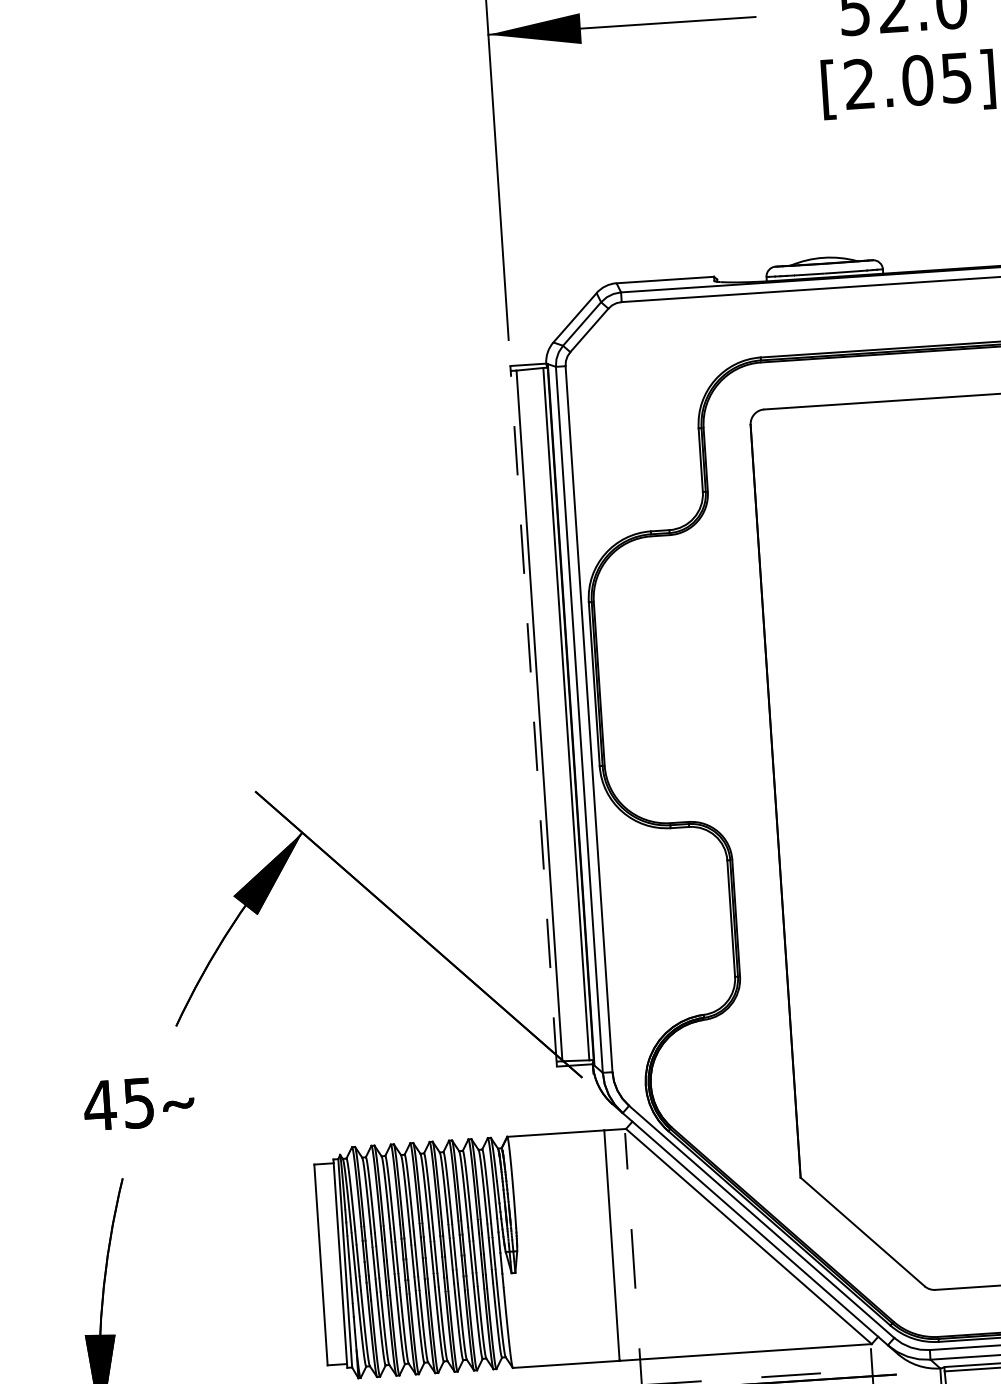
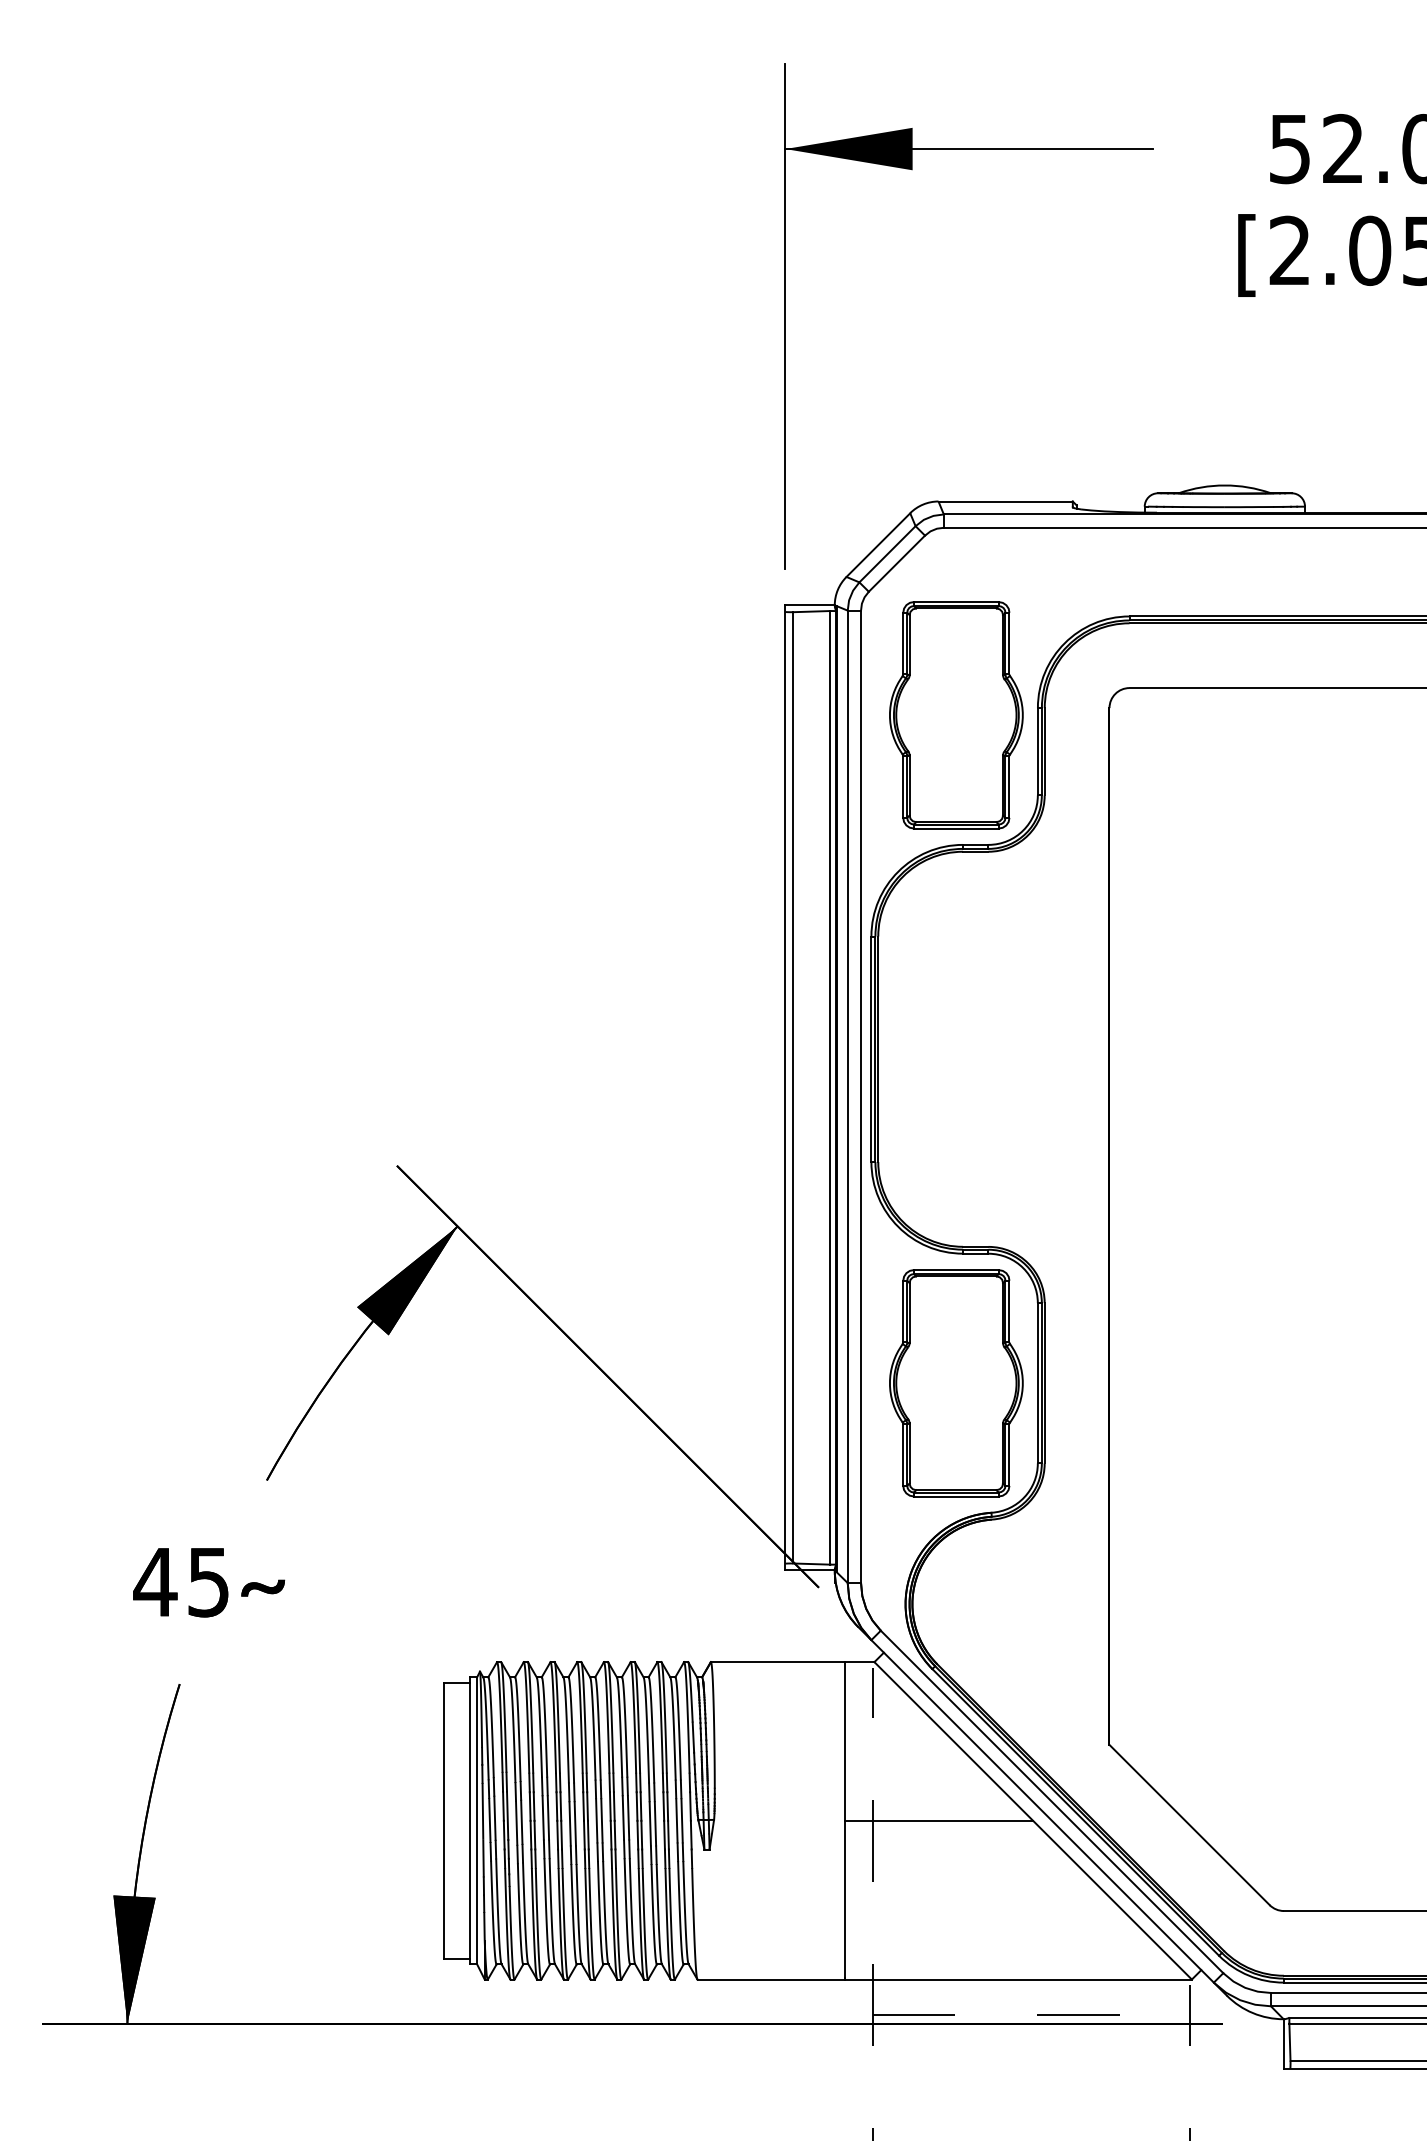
part: (639, 437) -> (956, 715), added
line: (533, 716) -> (785, 1087), dashed -> solid
part: (672, 922) -> (956, 1383), added
line: (680, 1240) -> (938, 1820), added

